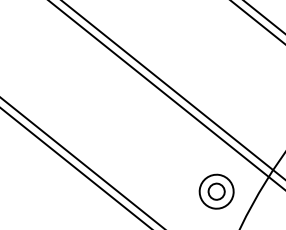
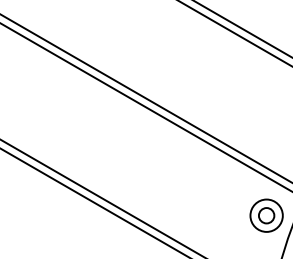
part: (216, 191) -> (266, 215), moved

